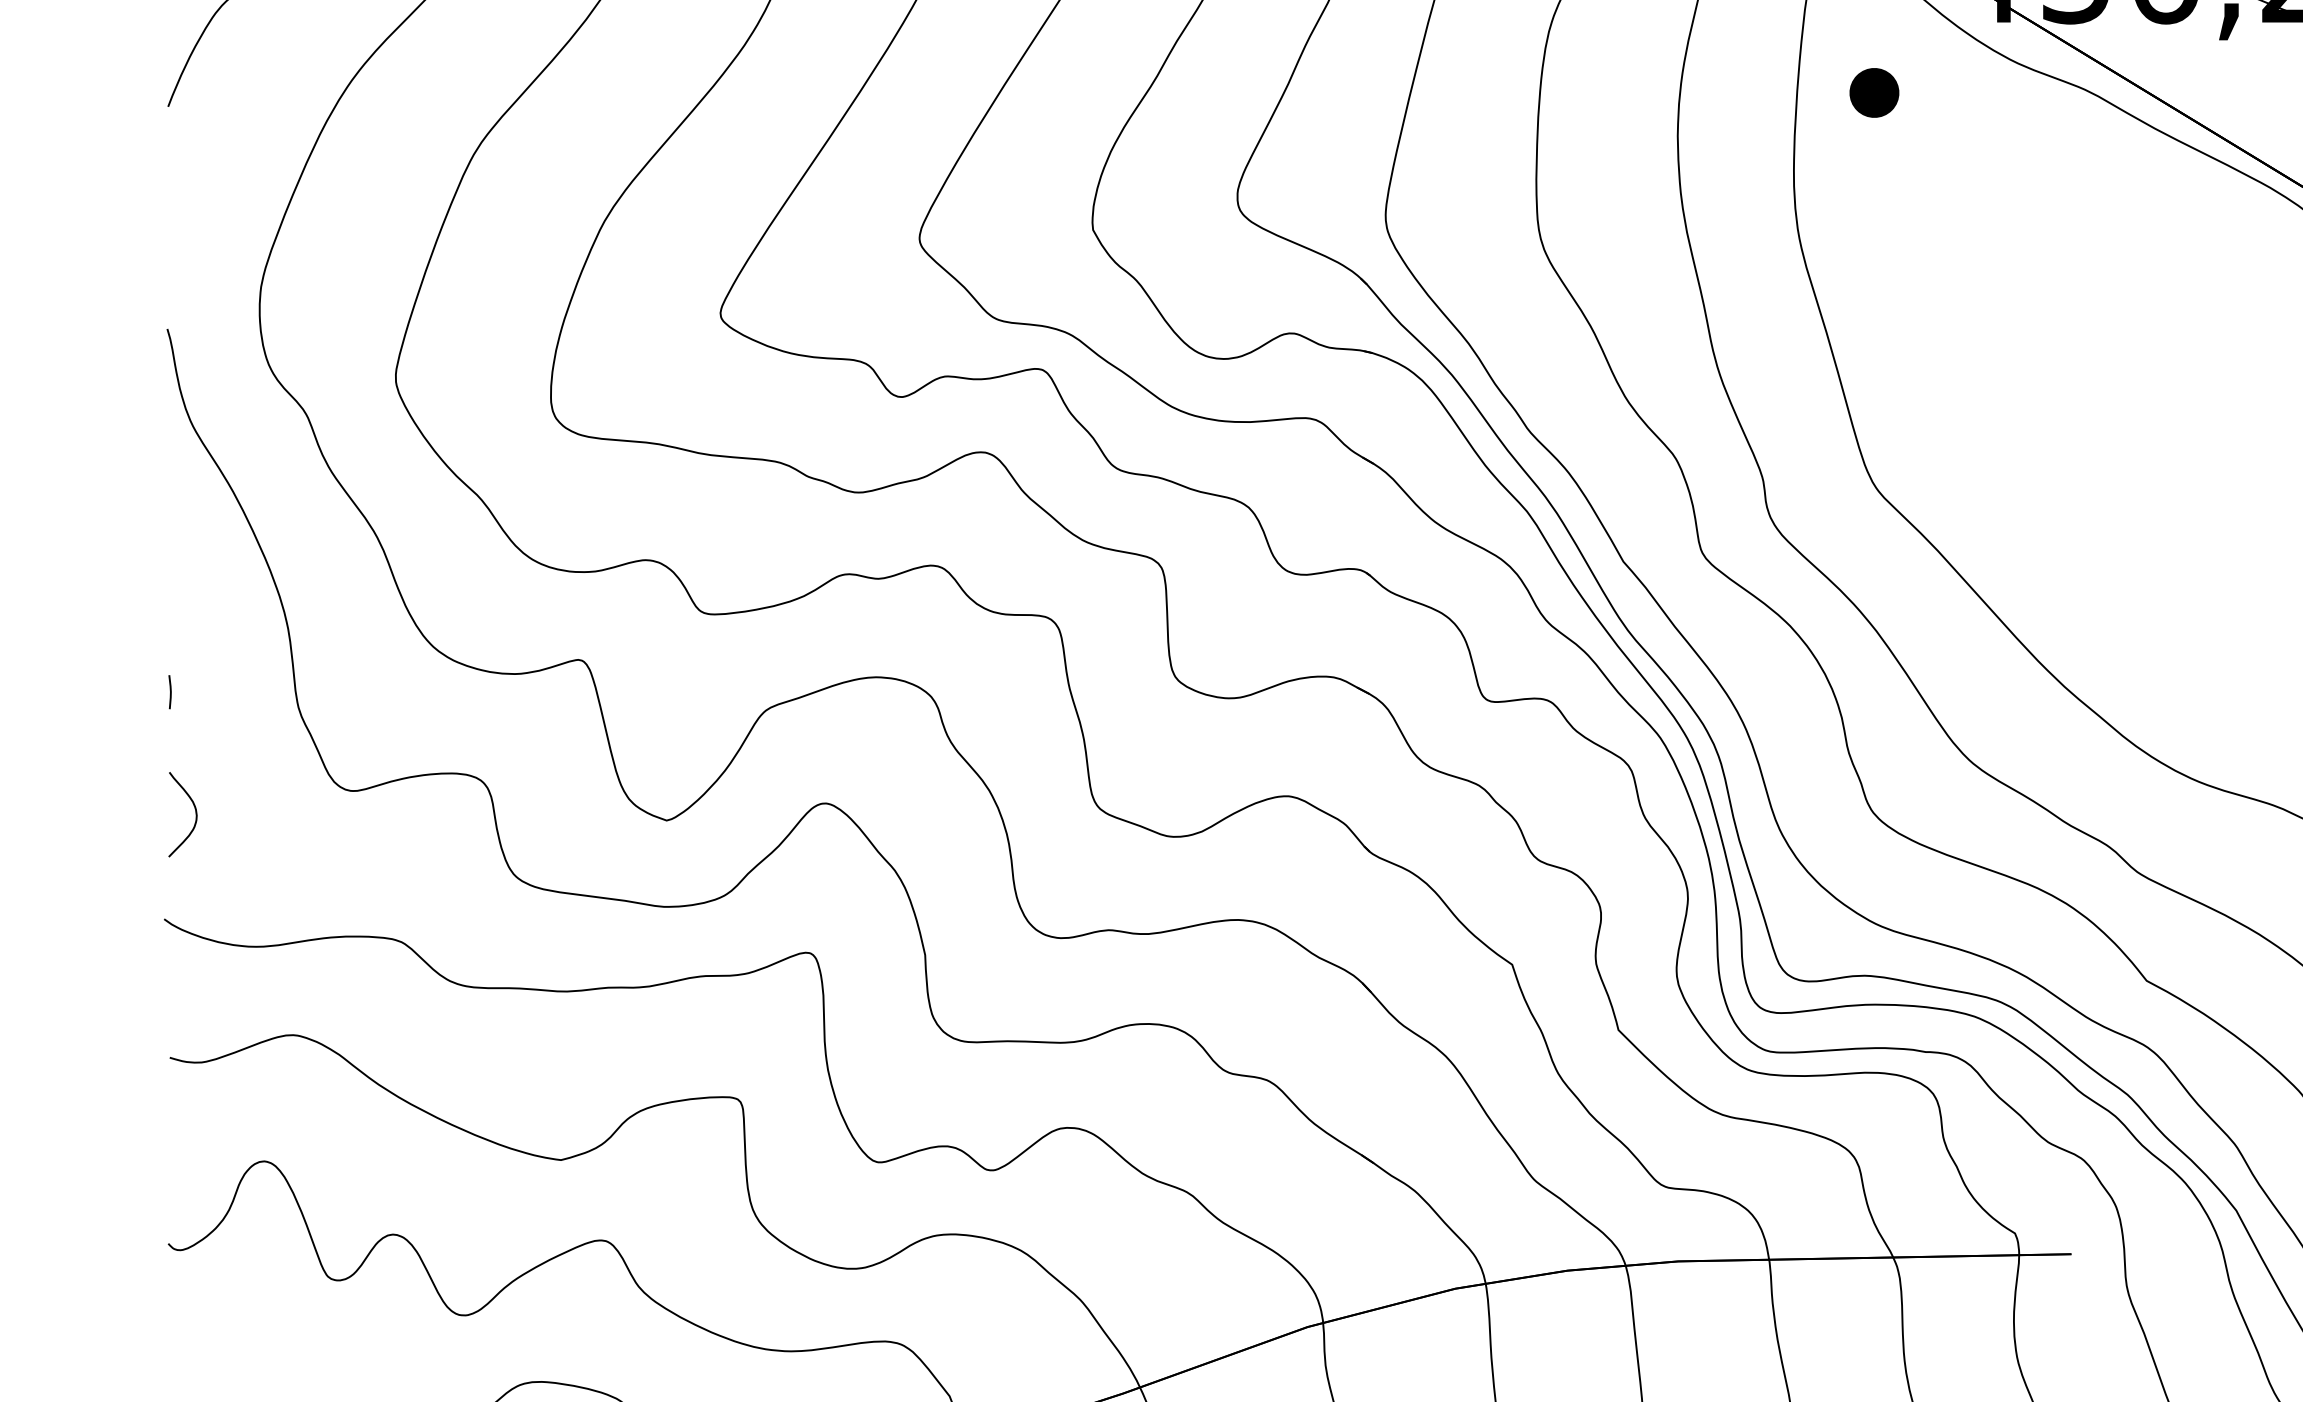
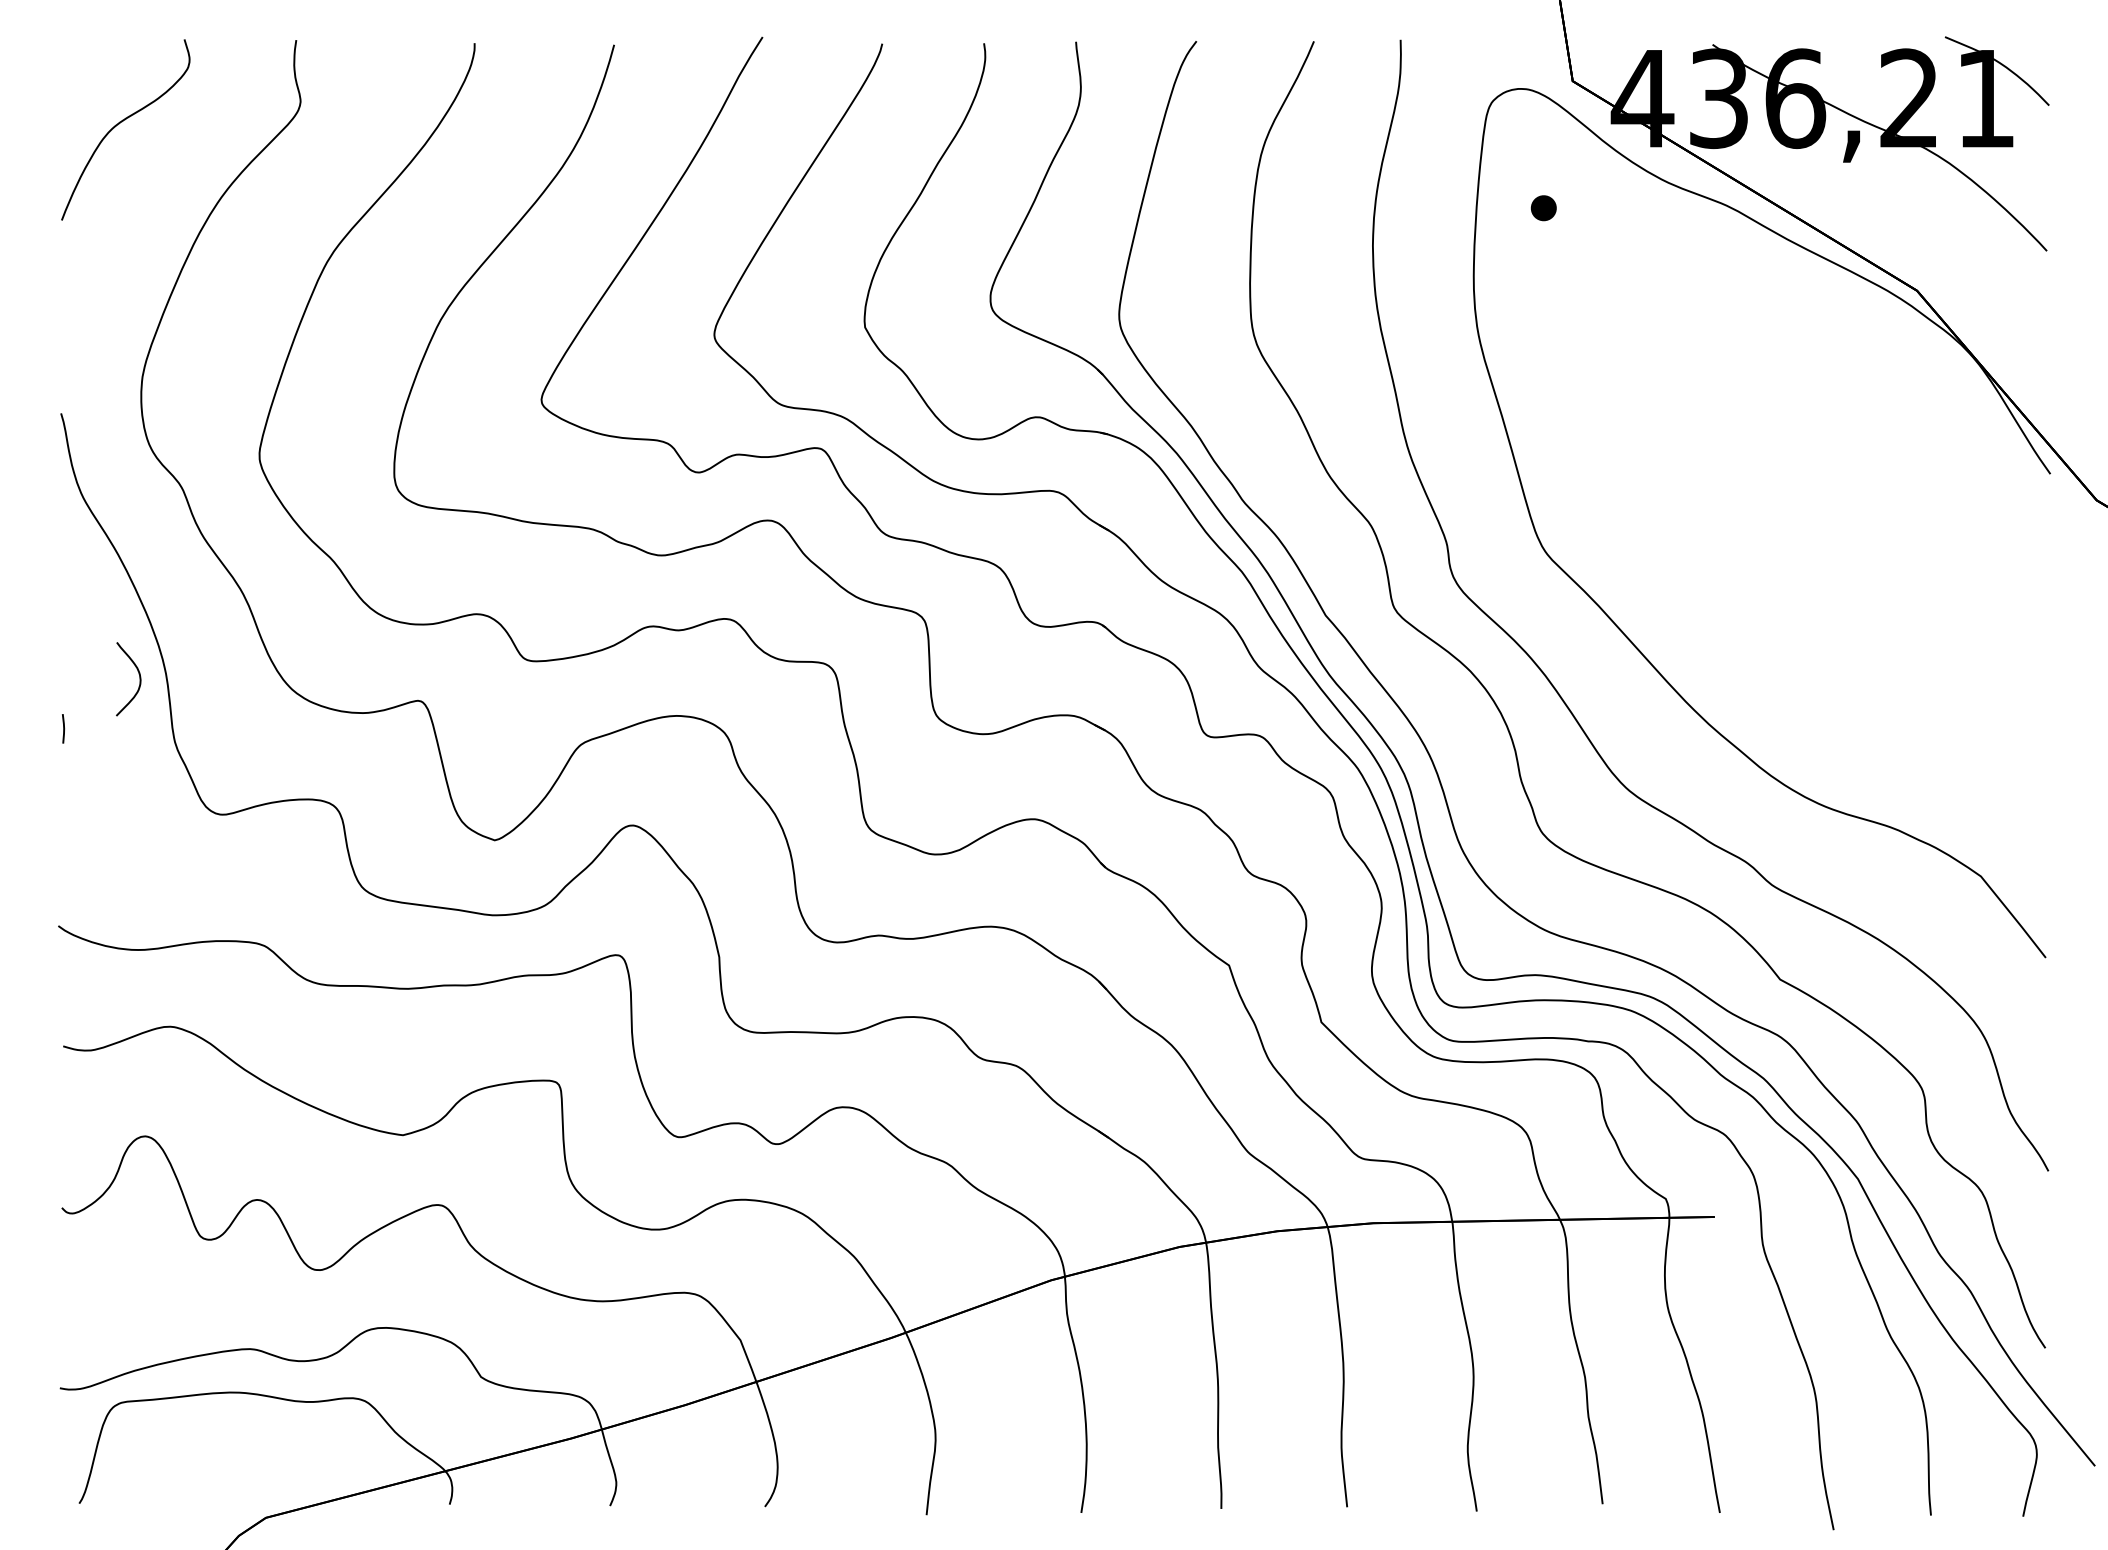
part: (1874, 91) -> (1543, 207), size x0.6
curve: (195, 814) -> (139, 679), moved

